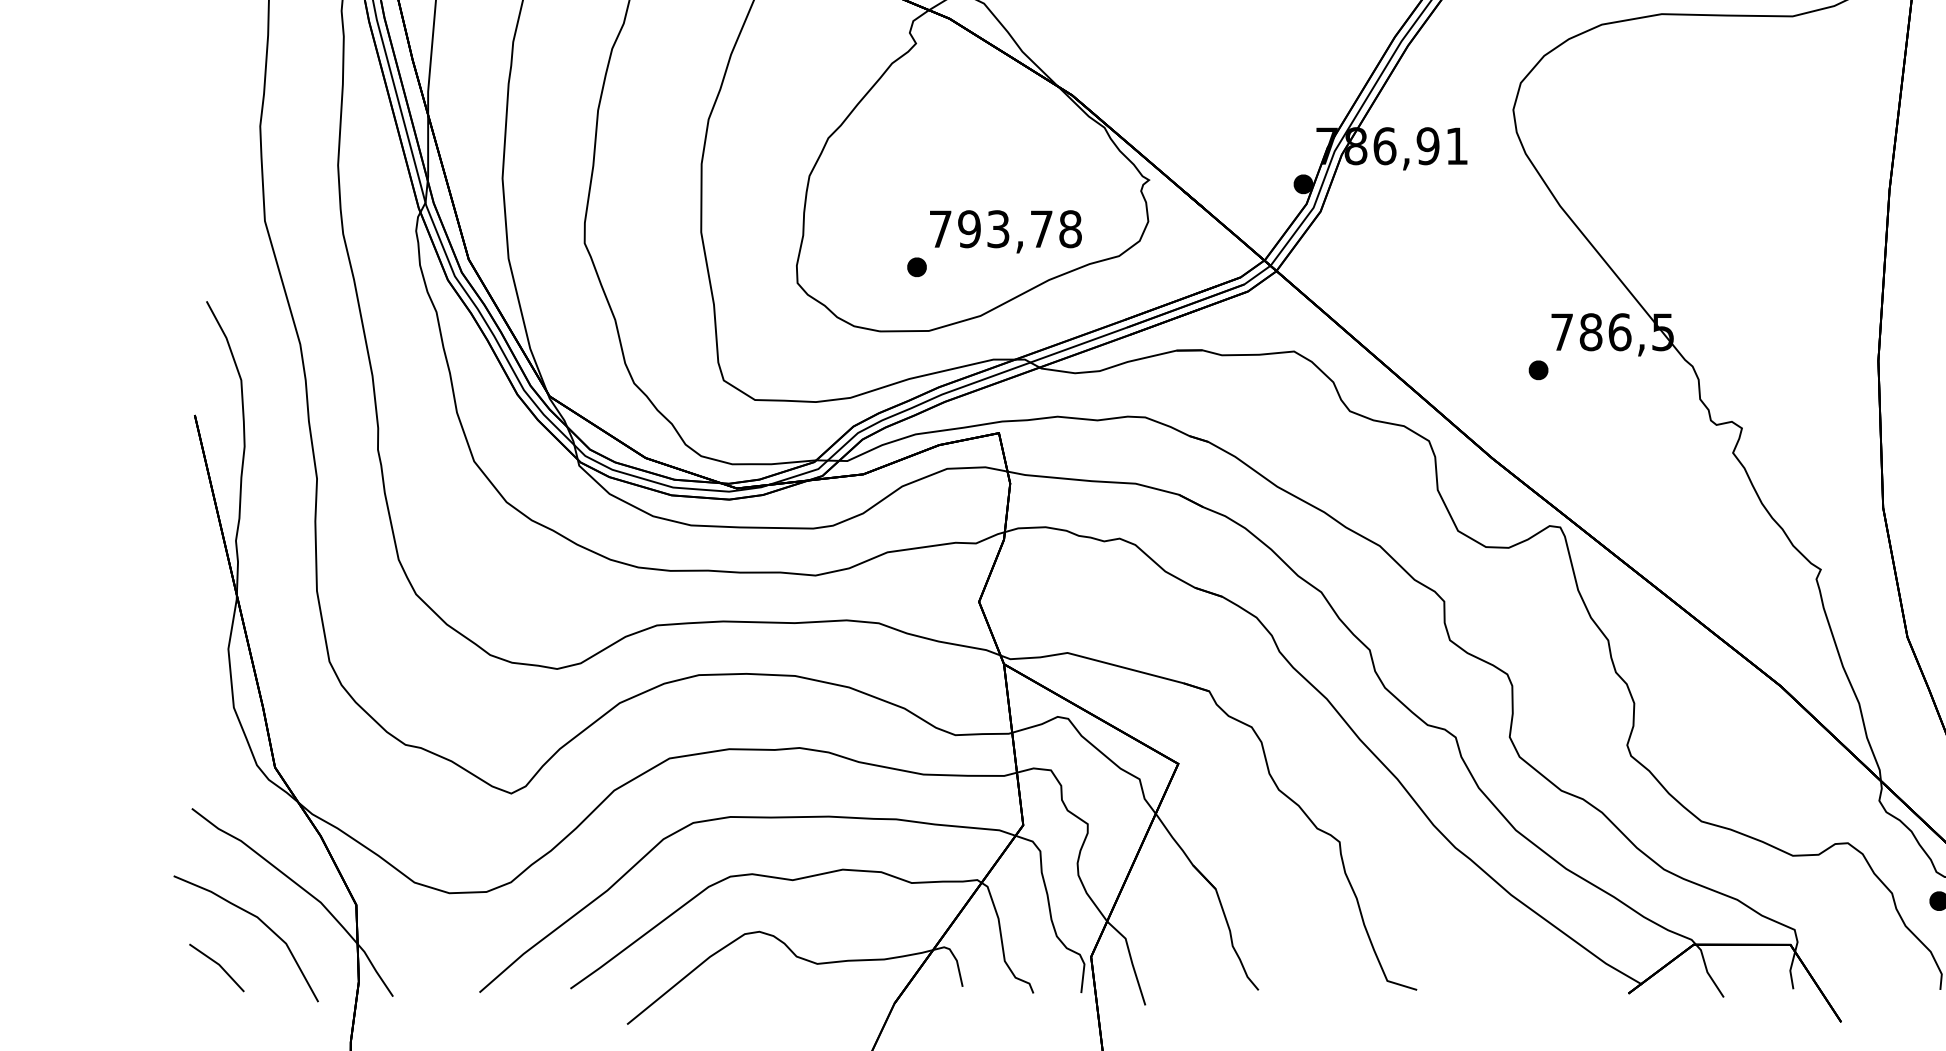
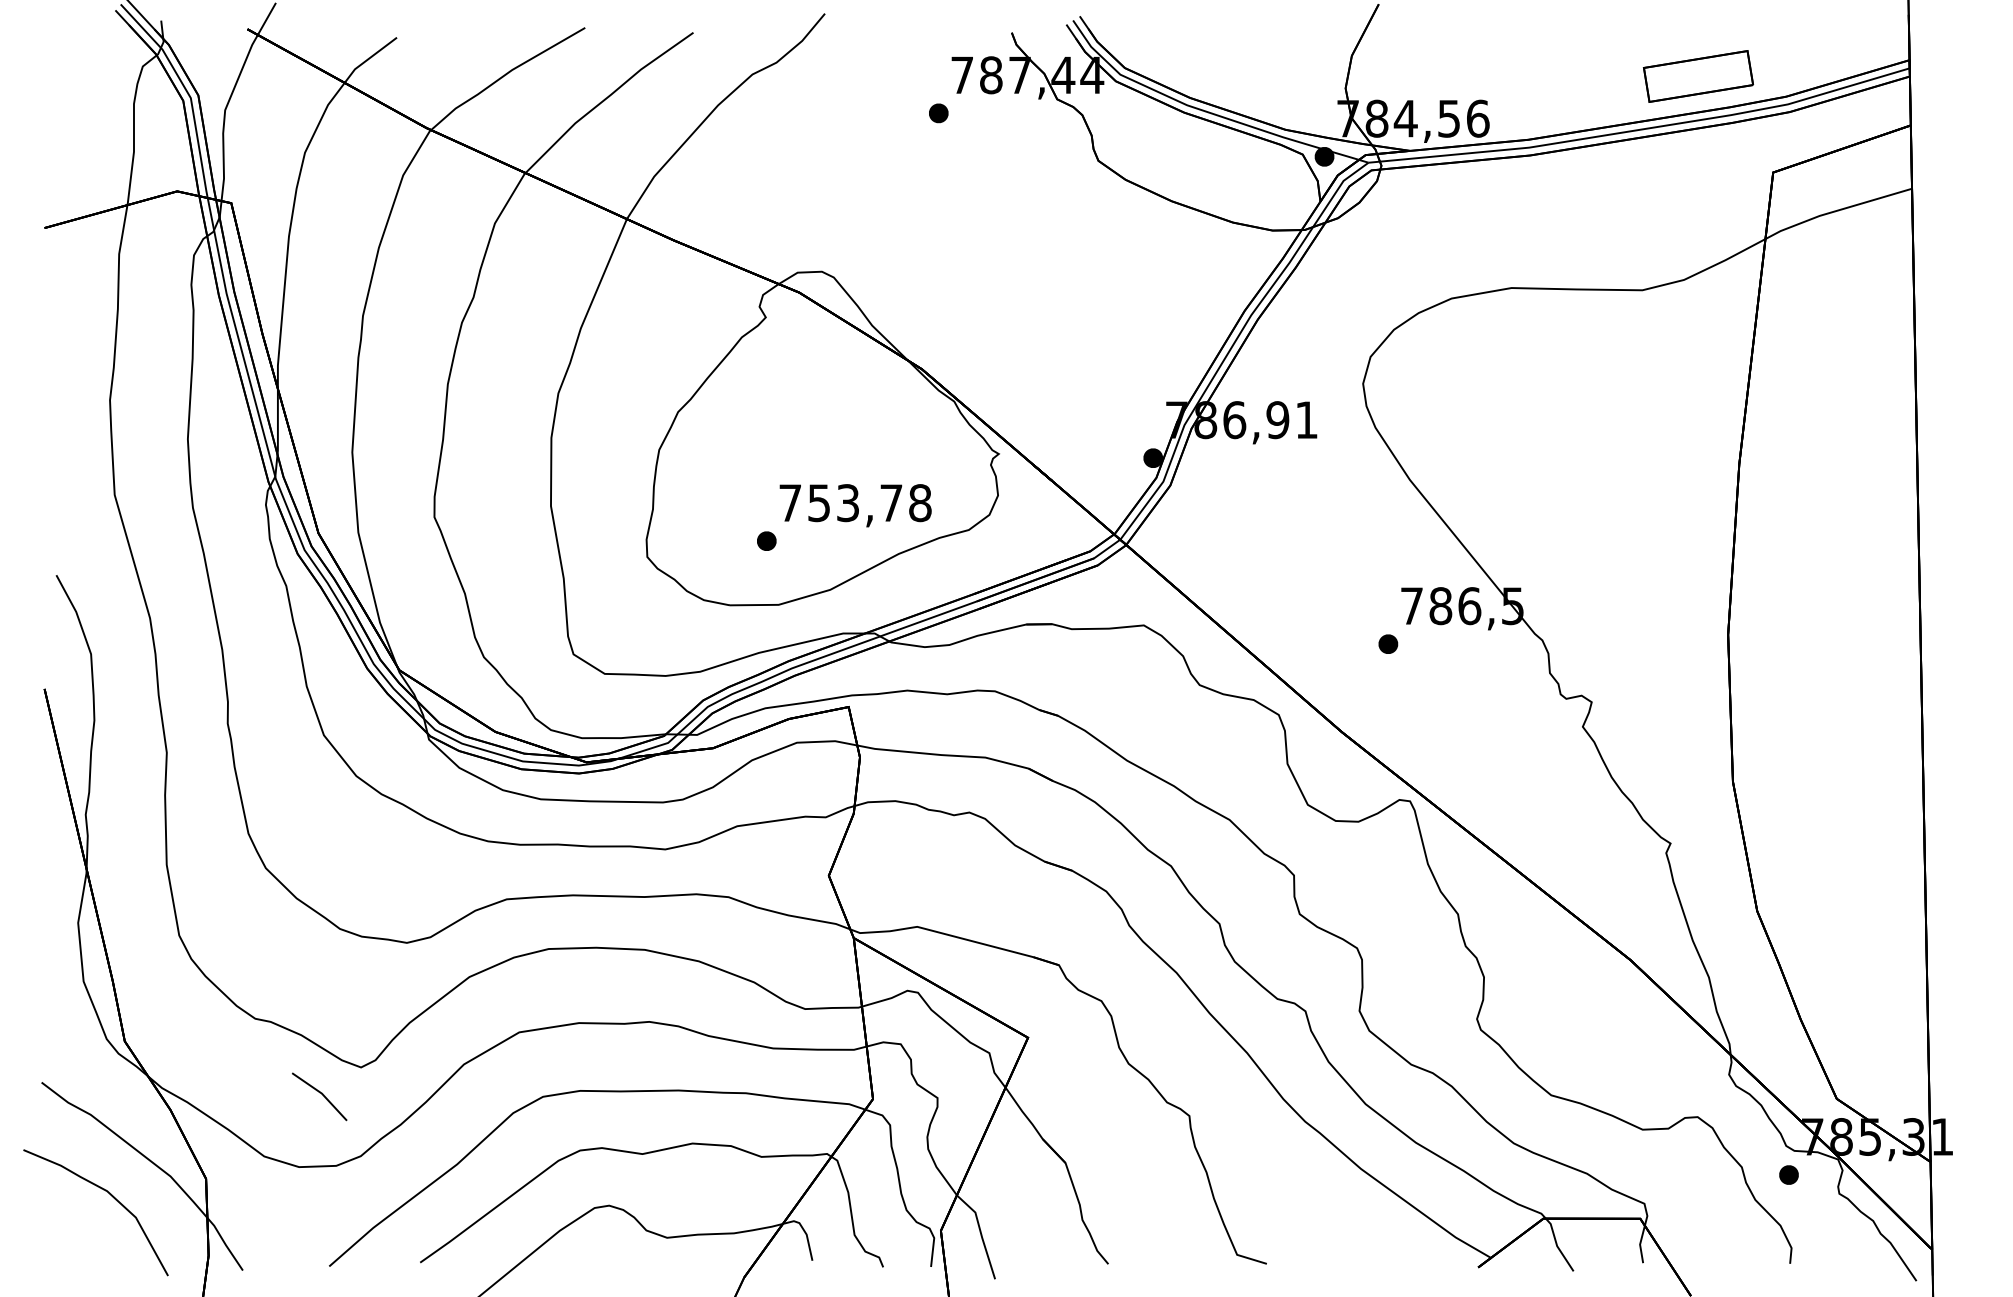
text: (968, 228) -> (818, 502), 793,78 -> 753,78
line: (218, 965) -> (321, 1094), moved

